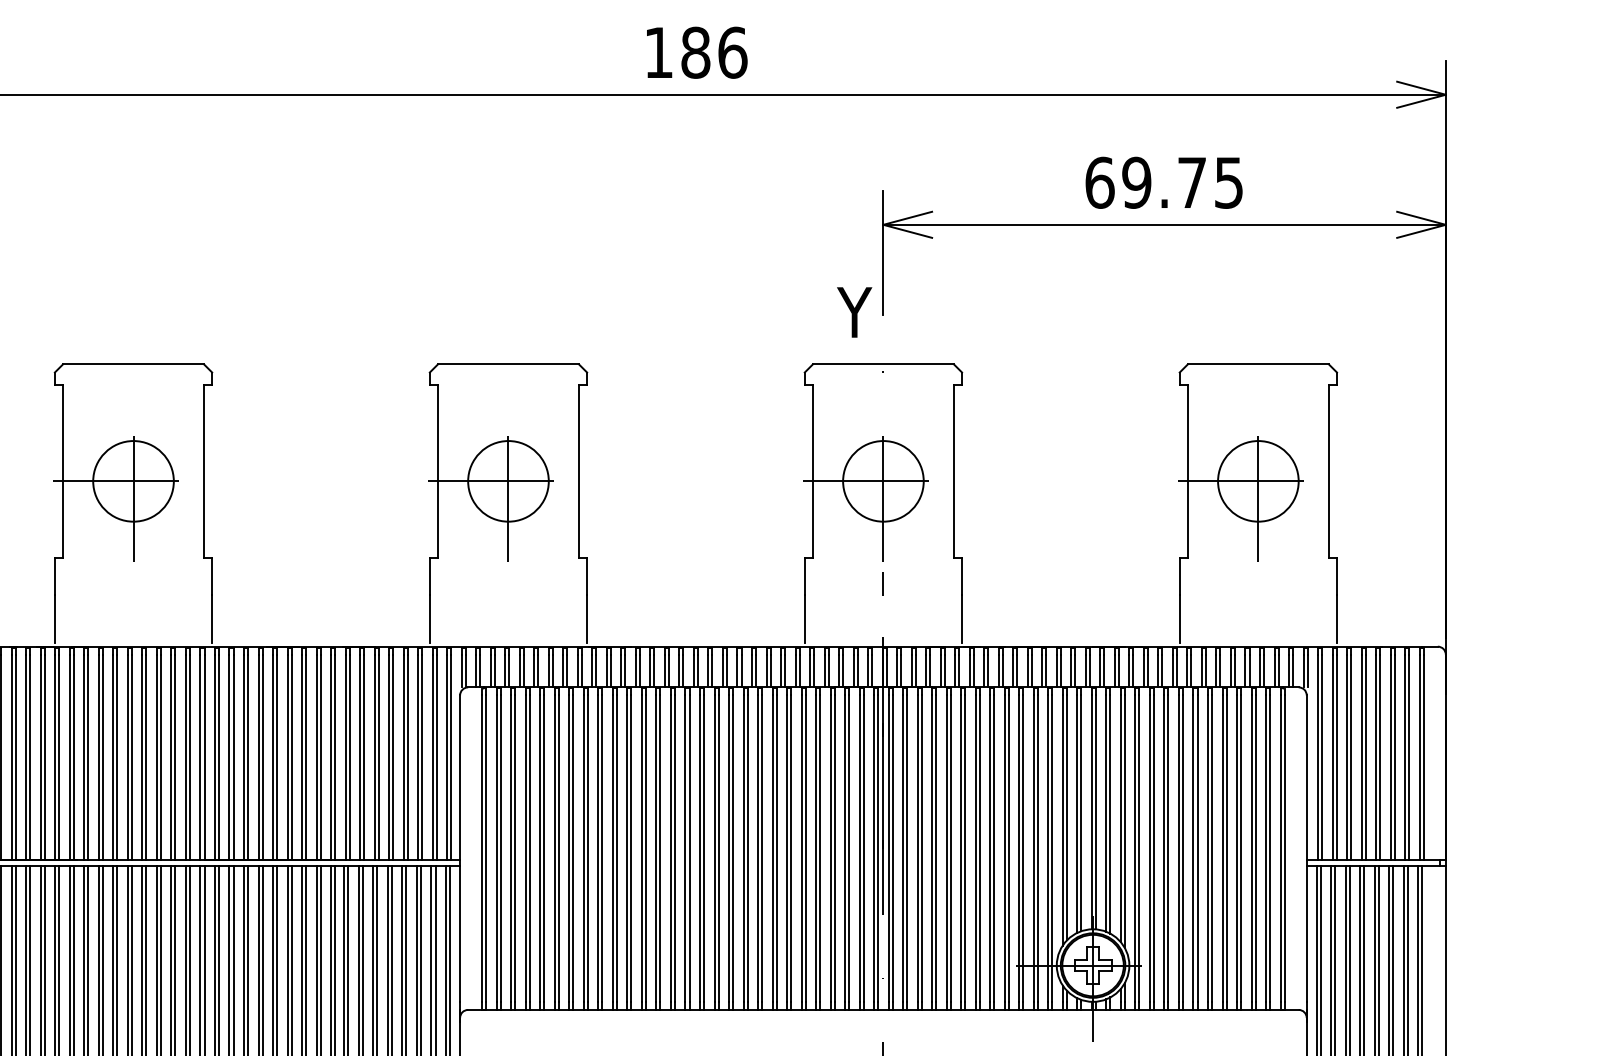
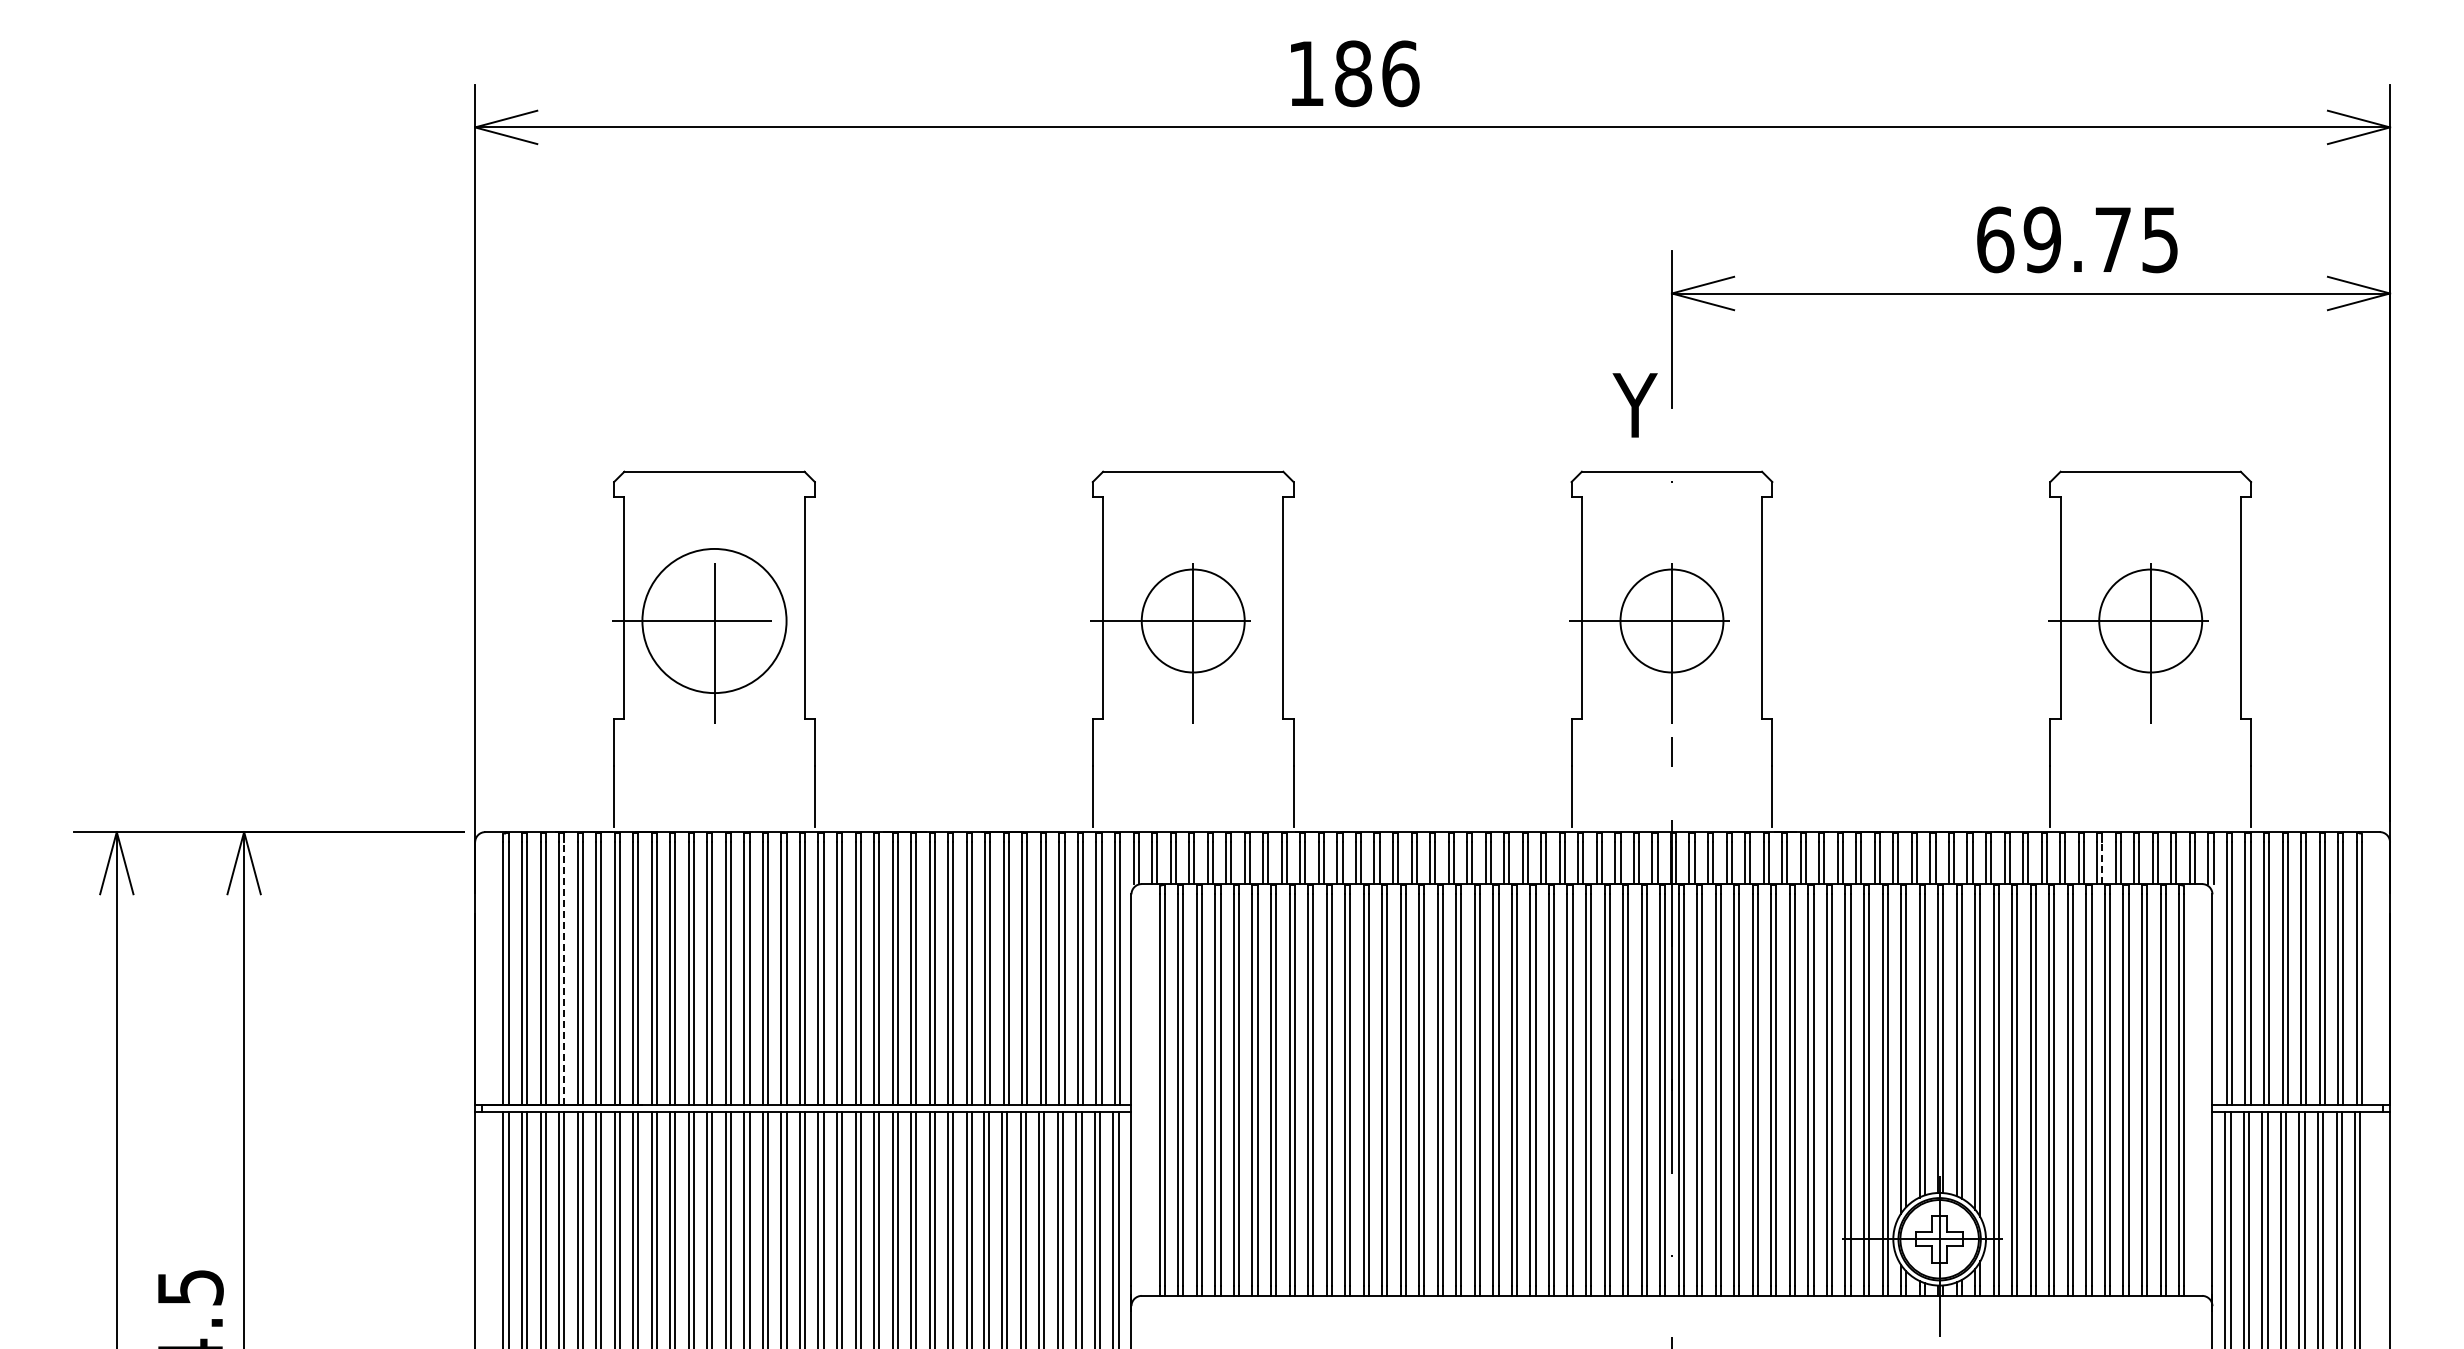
text: (697, 52) -> (1355, 73), moved
text: (1164, 182) -> (2077, 239), moved
circle: (133, 480) -> (714, 620), size x1.4
line: (1220, 671) -> (2102, 863), solid -> dashed
line: (16, 757) -> (564, 973), solid -> dashed

